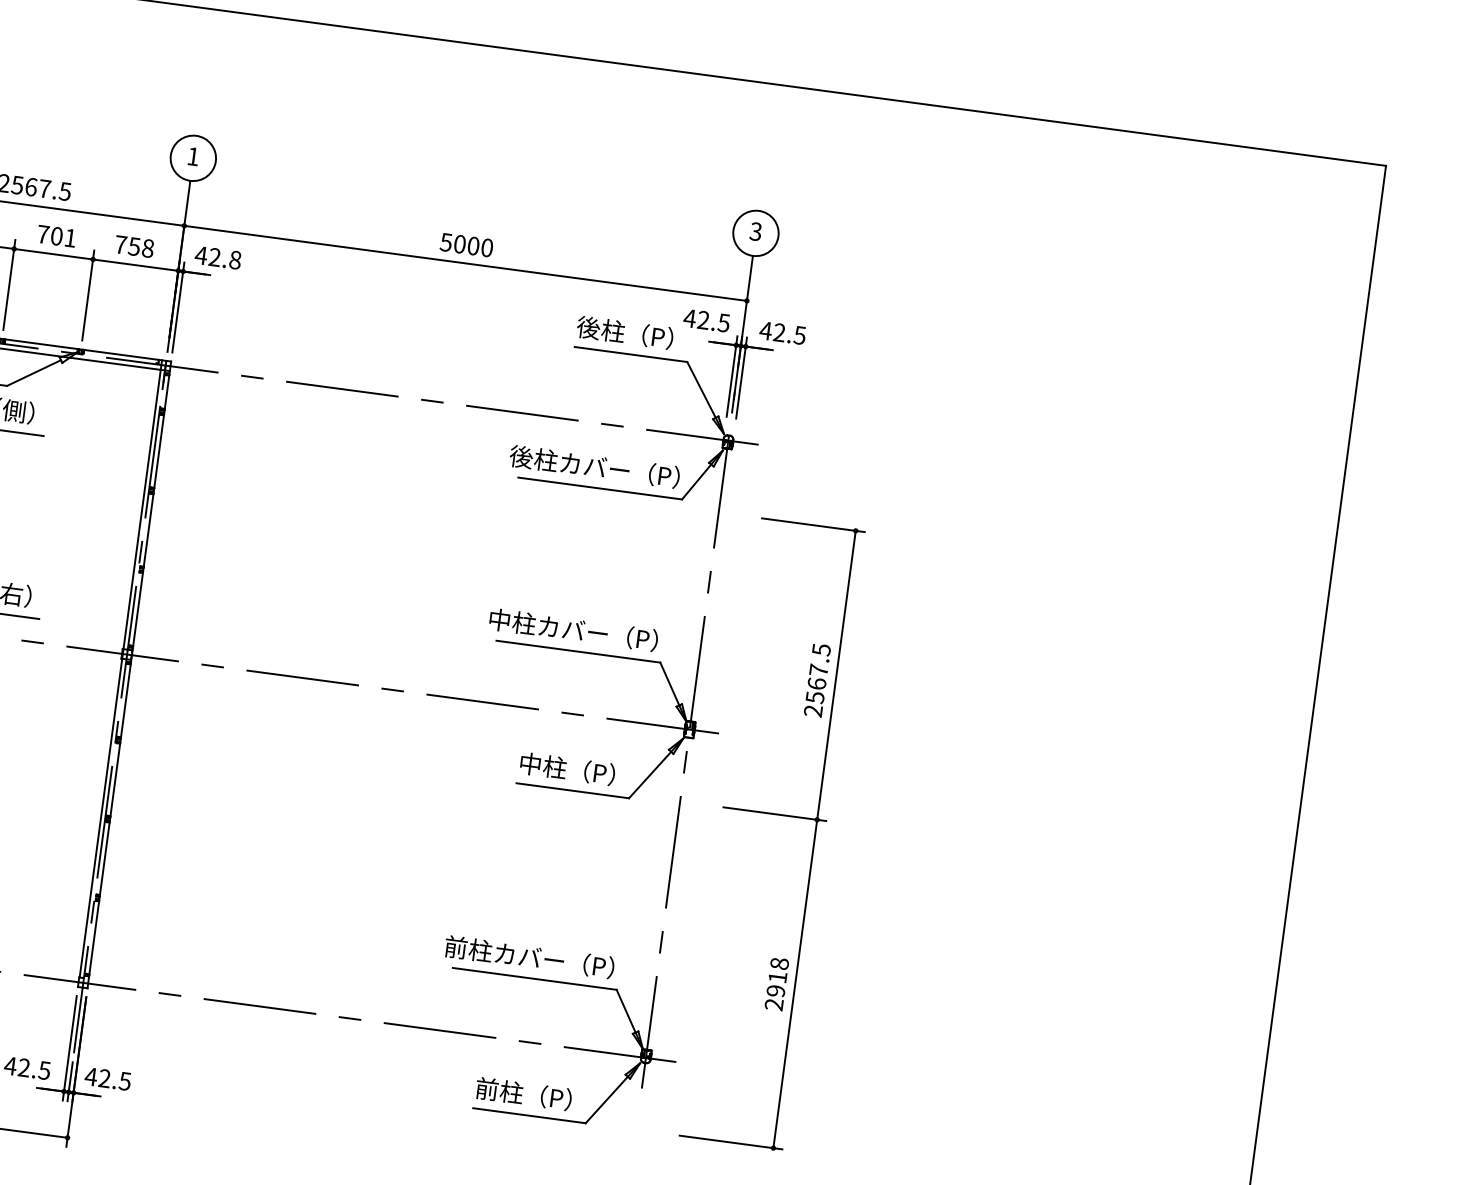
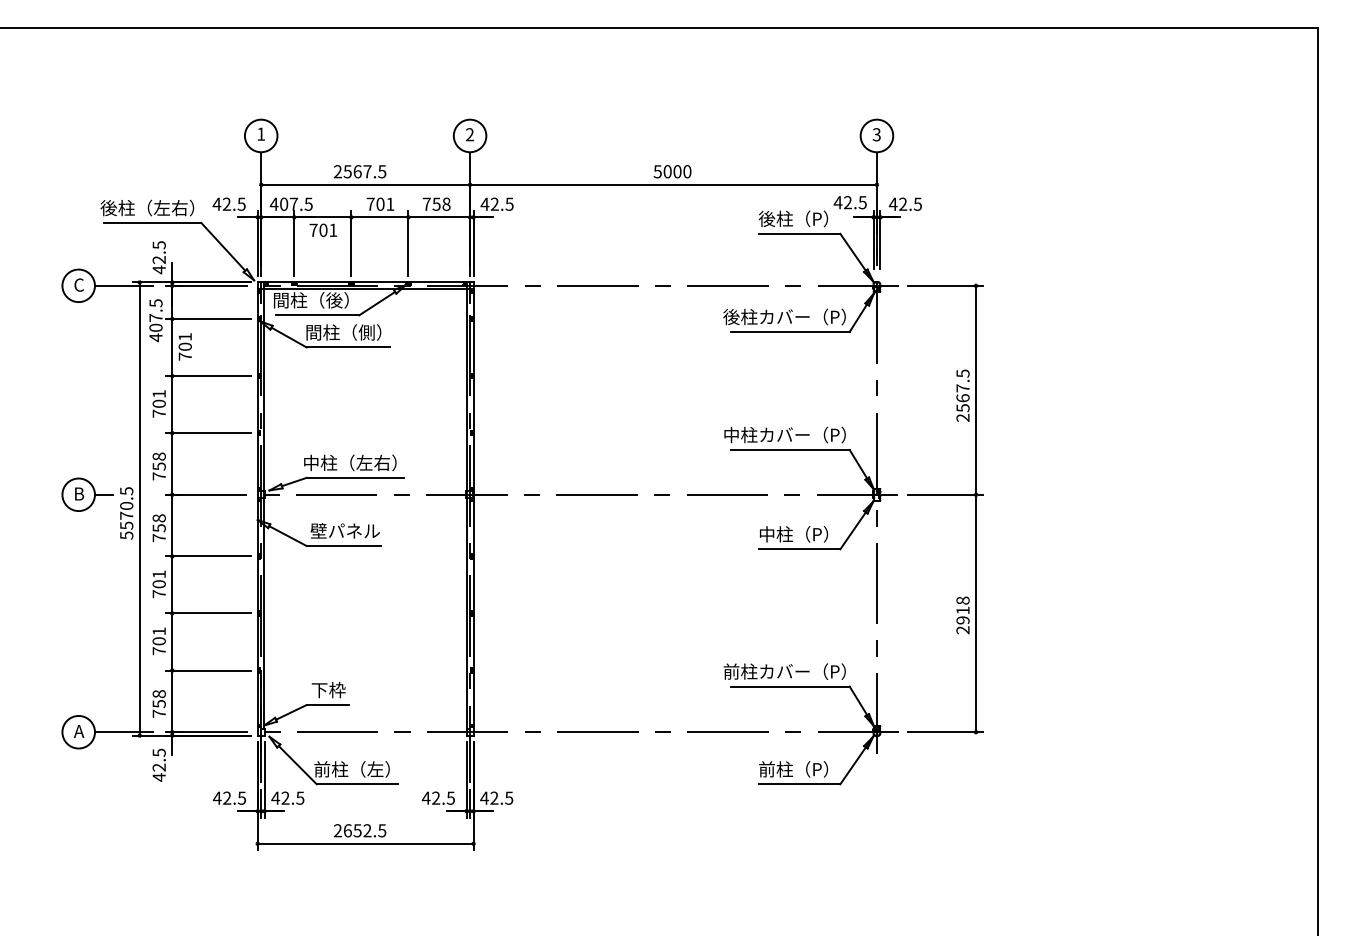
text: (192, 156) -> (469, 134), 1 -> 2
text: (235, 259) -> (509, 203), 42.8 -> 42.5
part: (774, 815) -> (945, 495), moved

